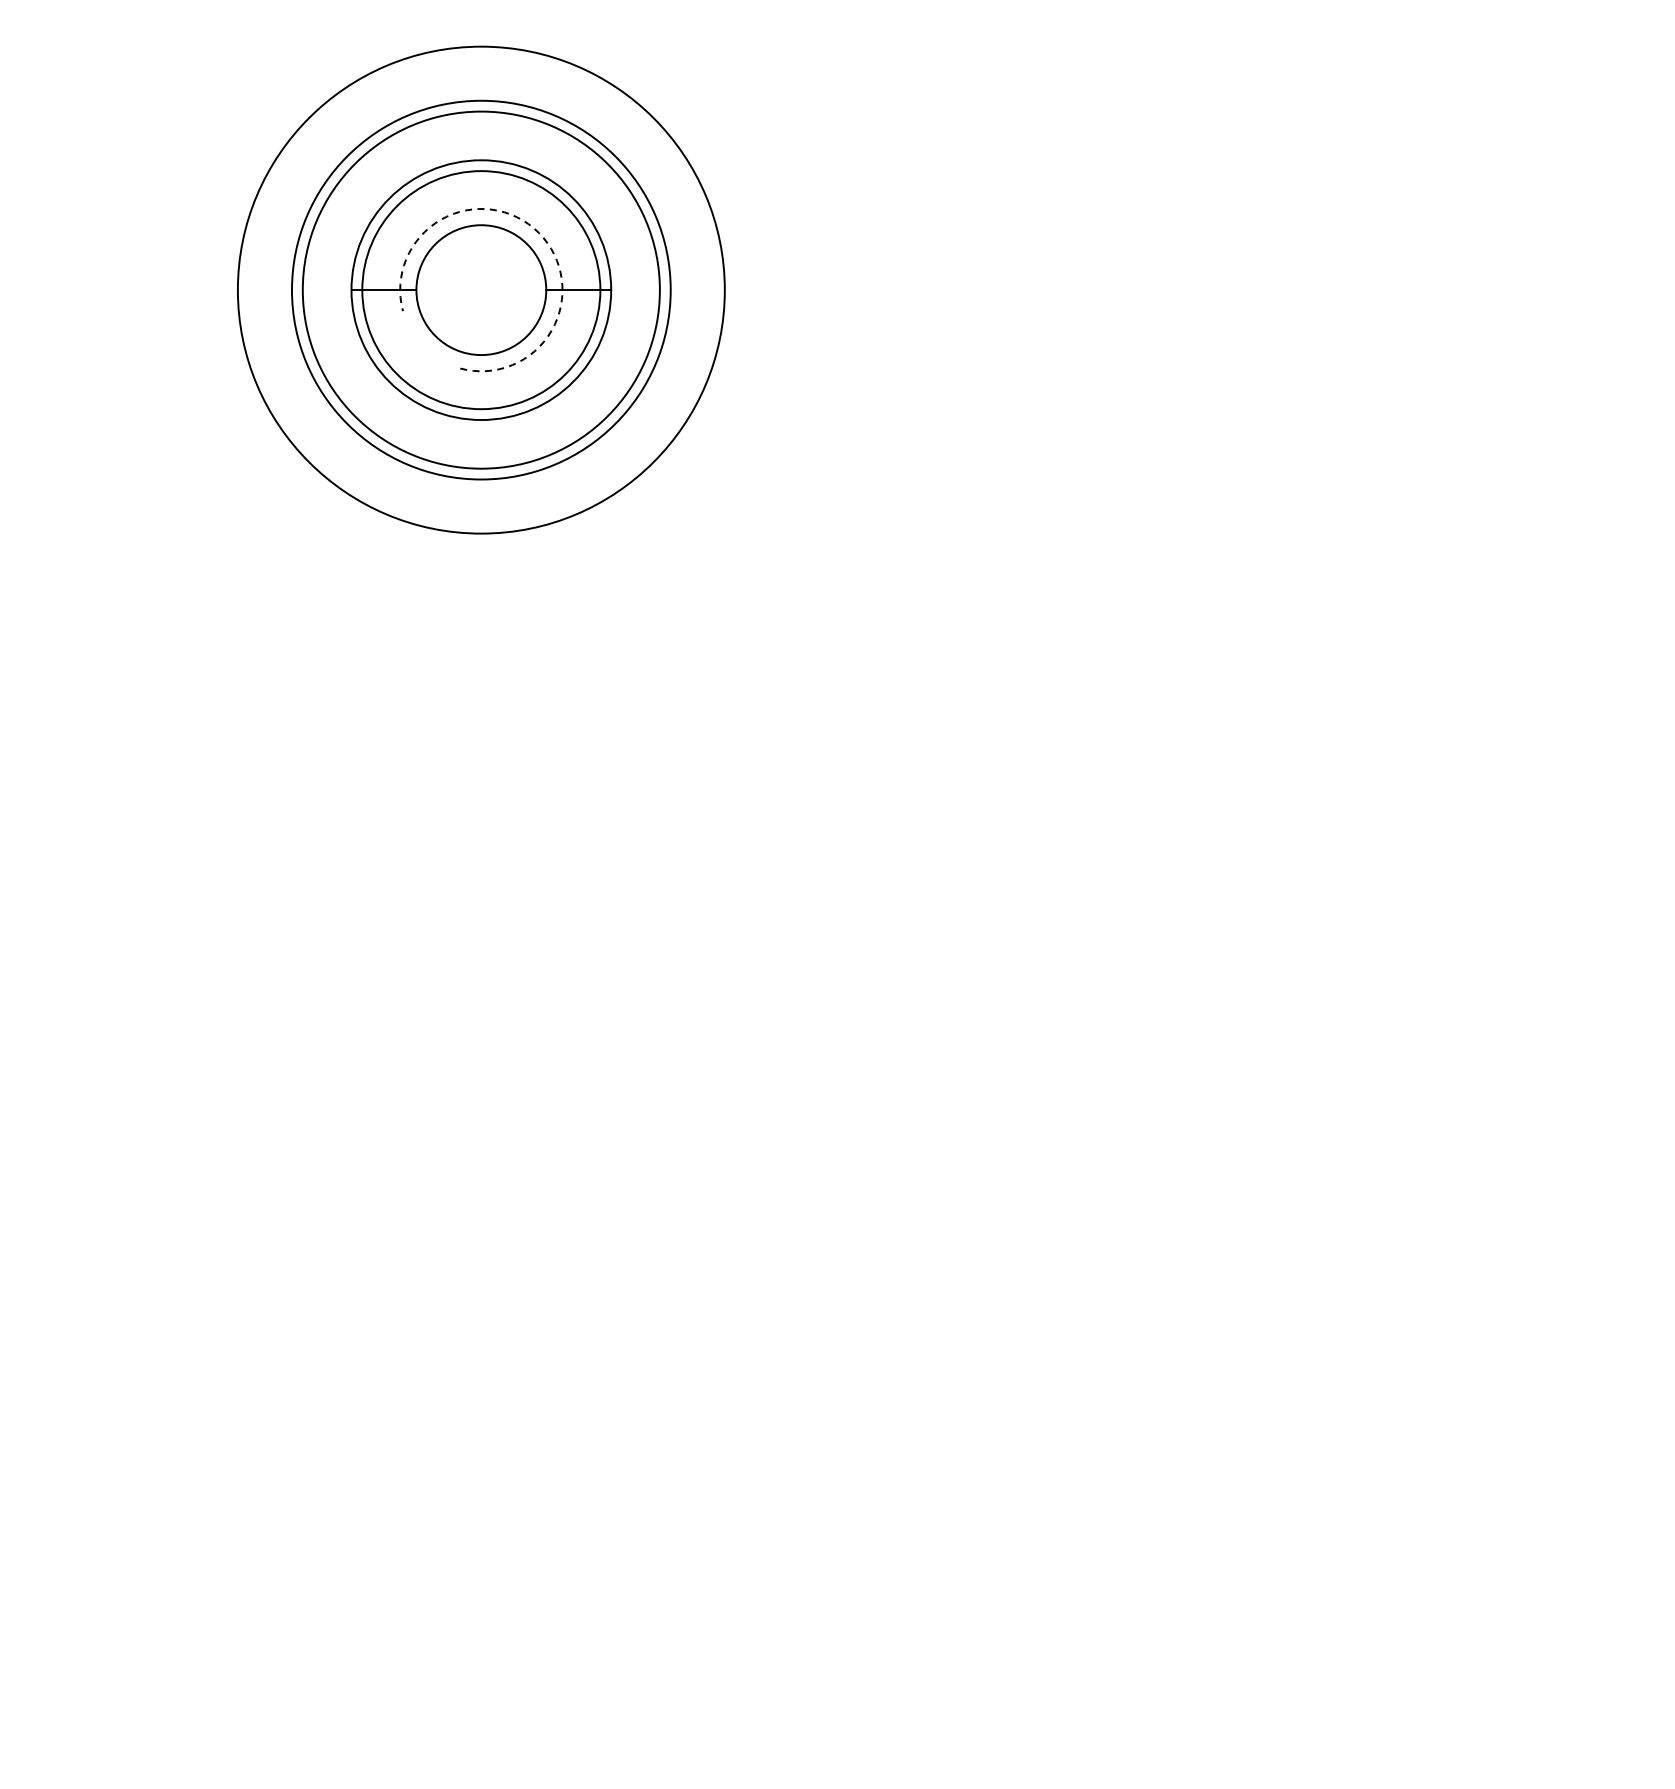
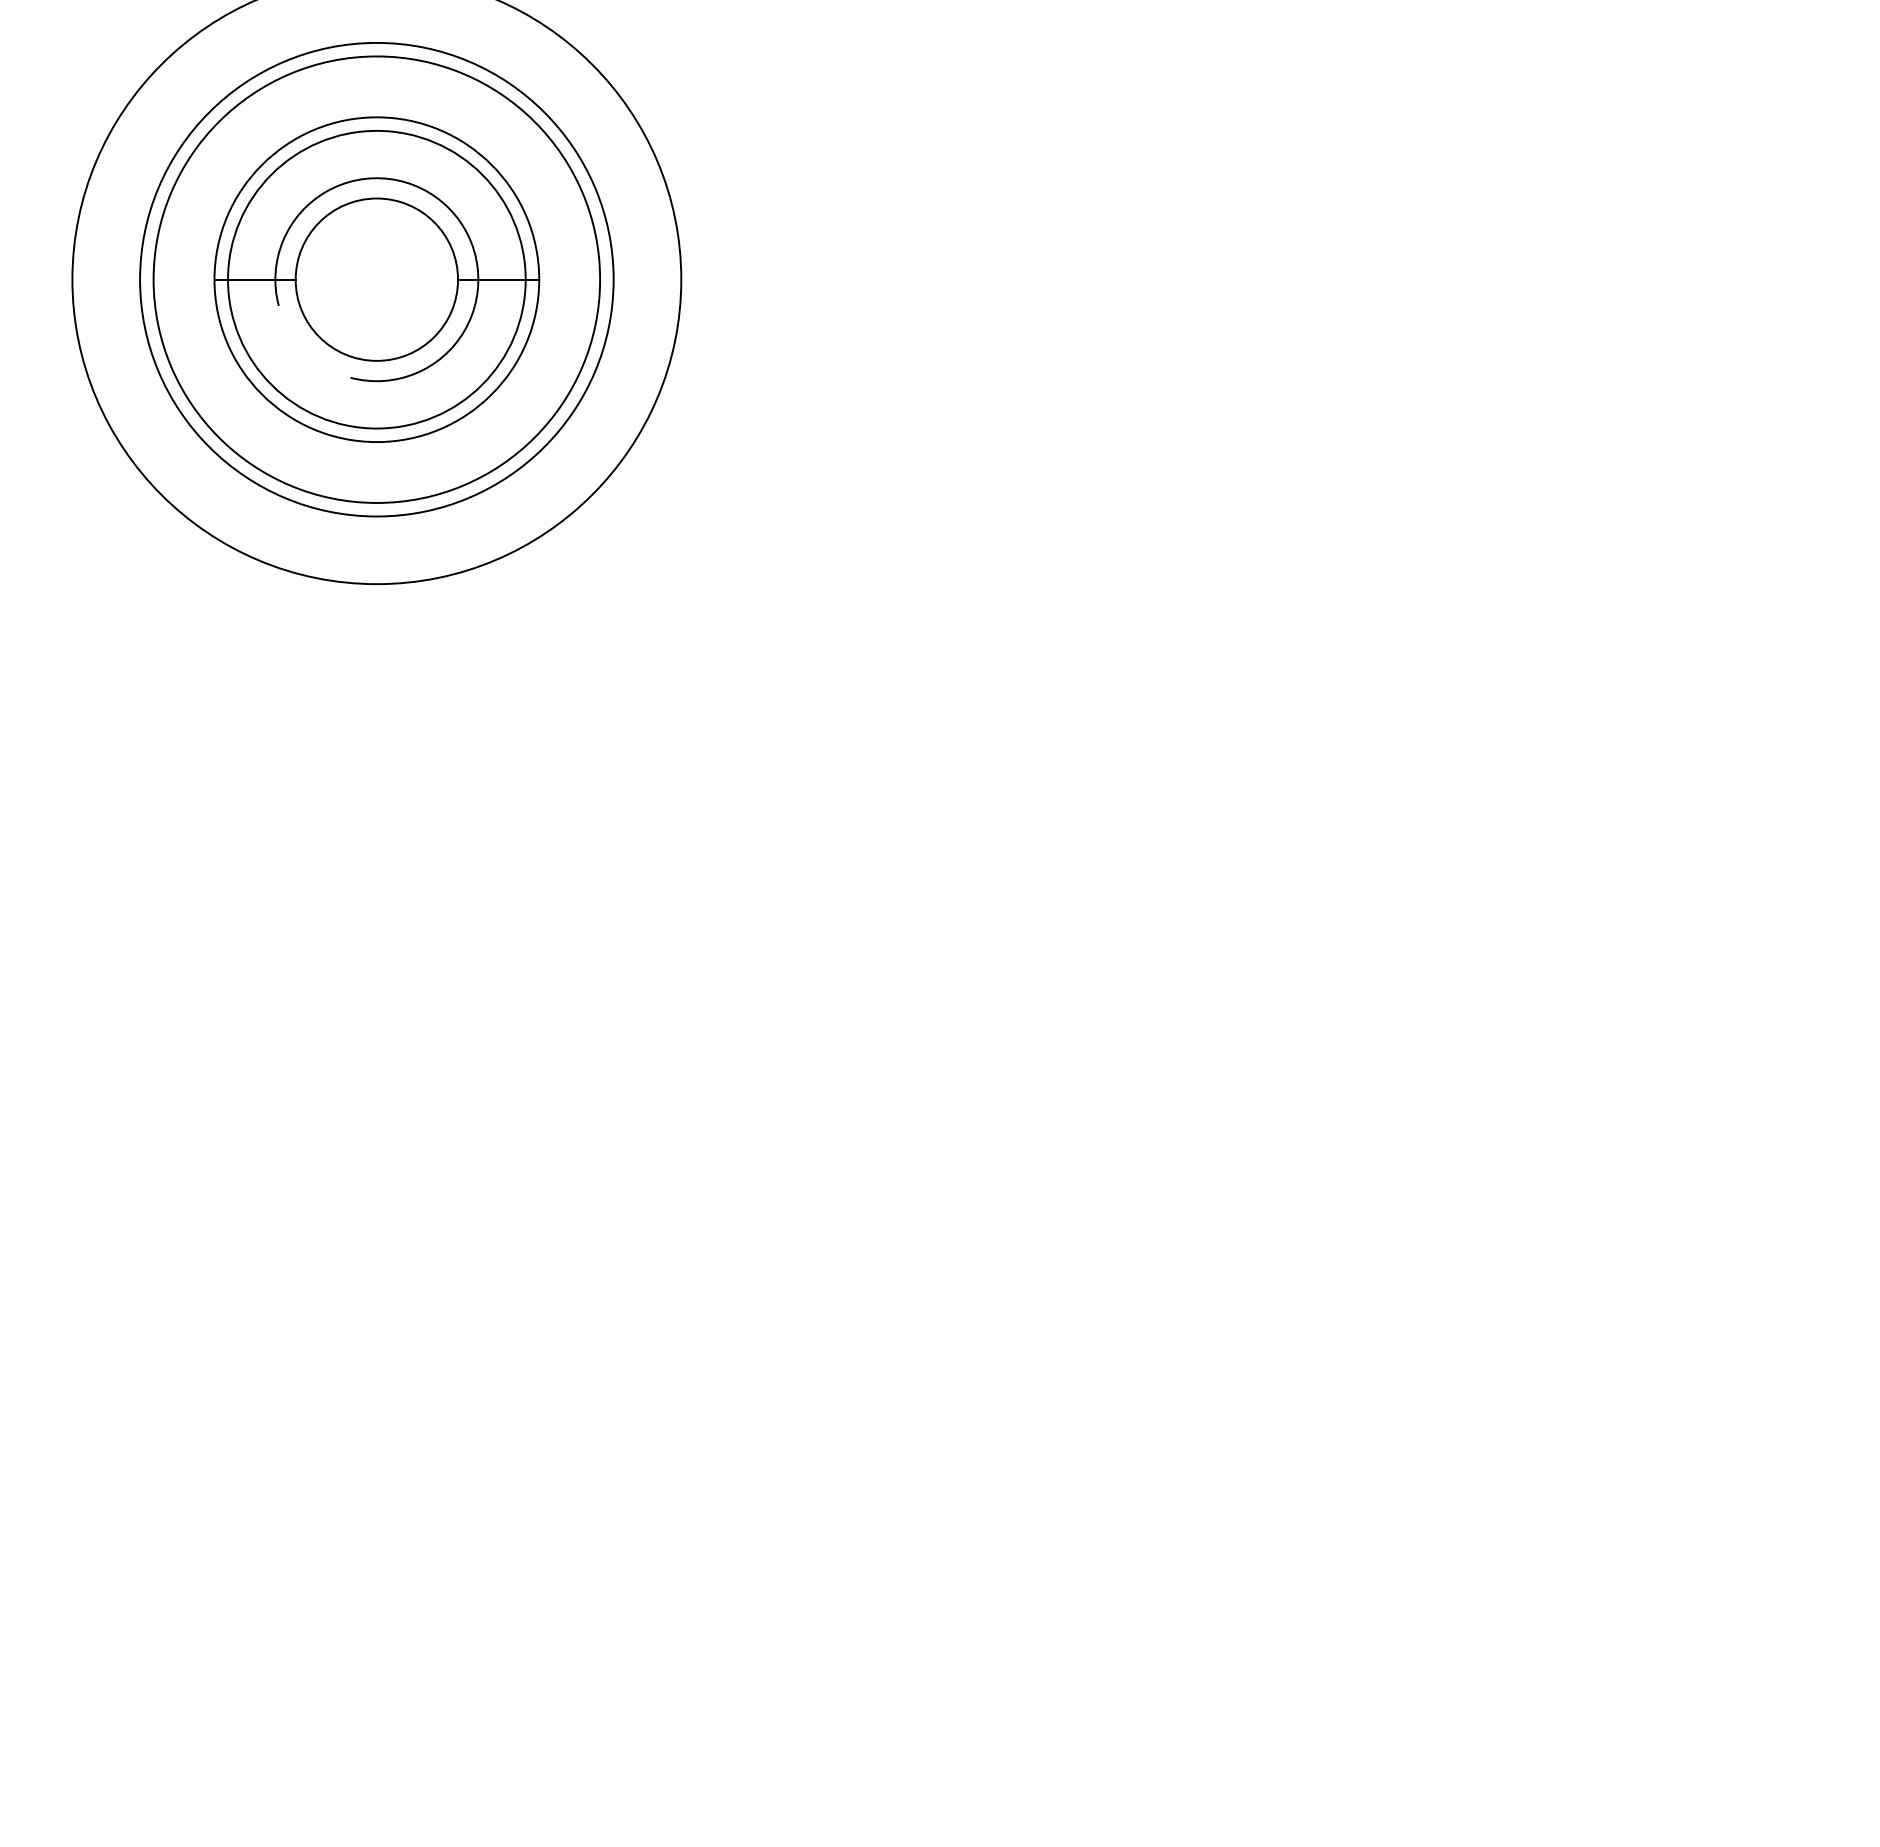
arc: (538, 232) -> (448, 207), dashed -> solid

